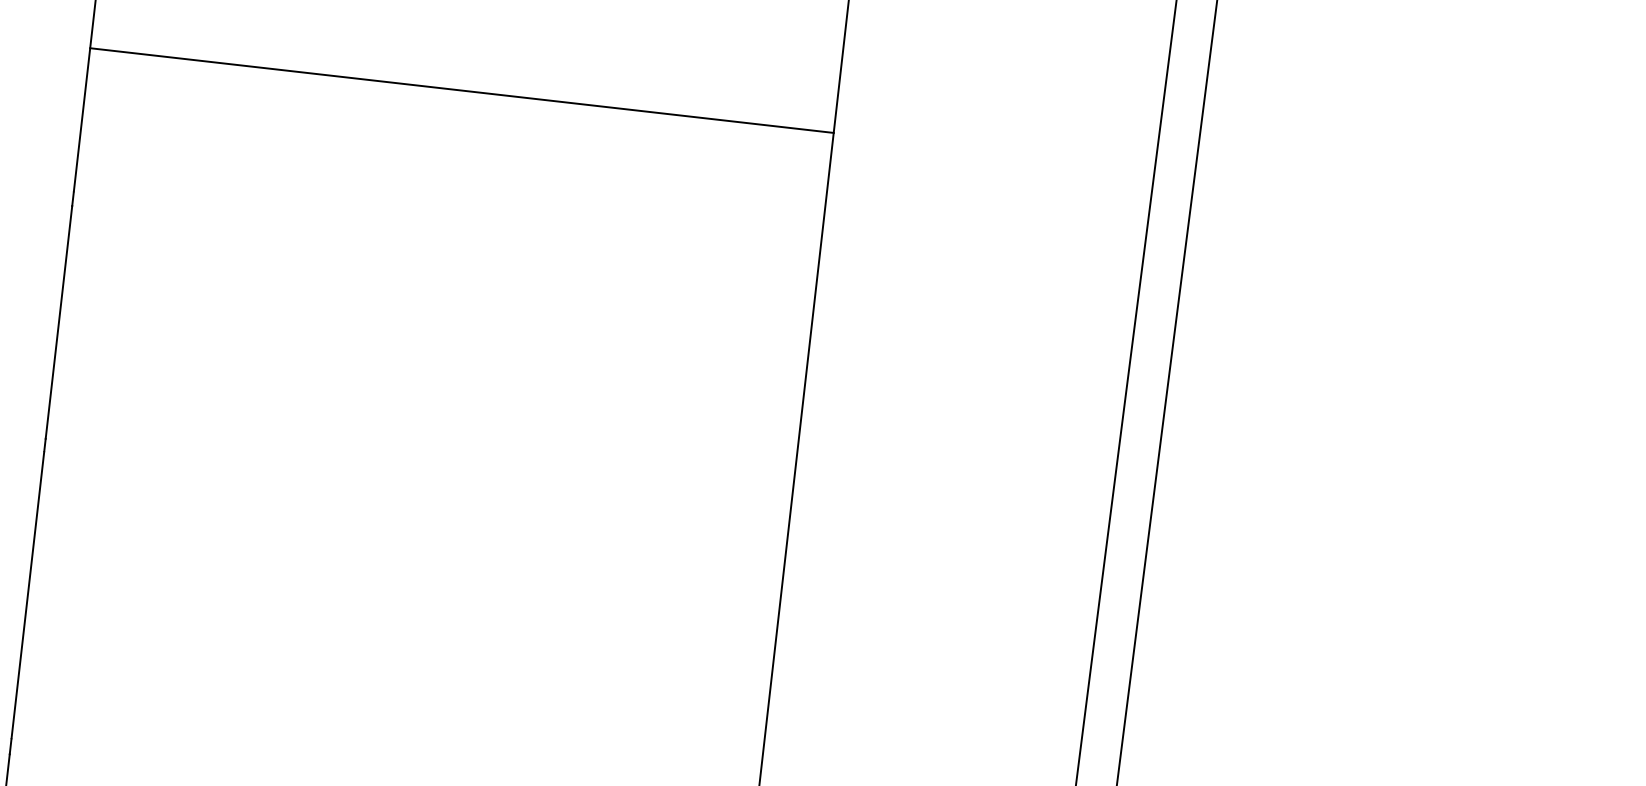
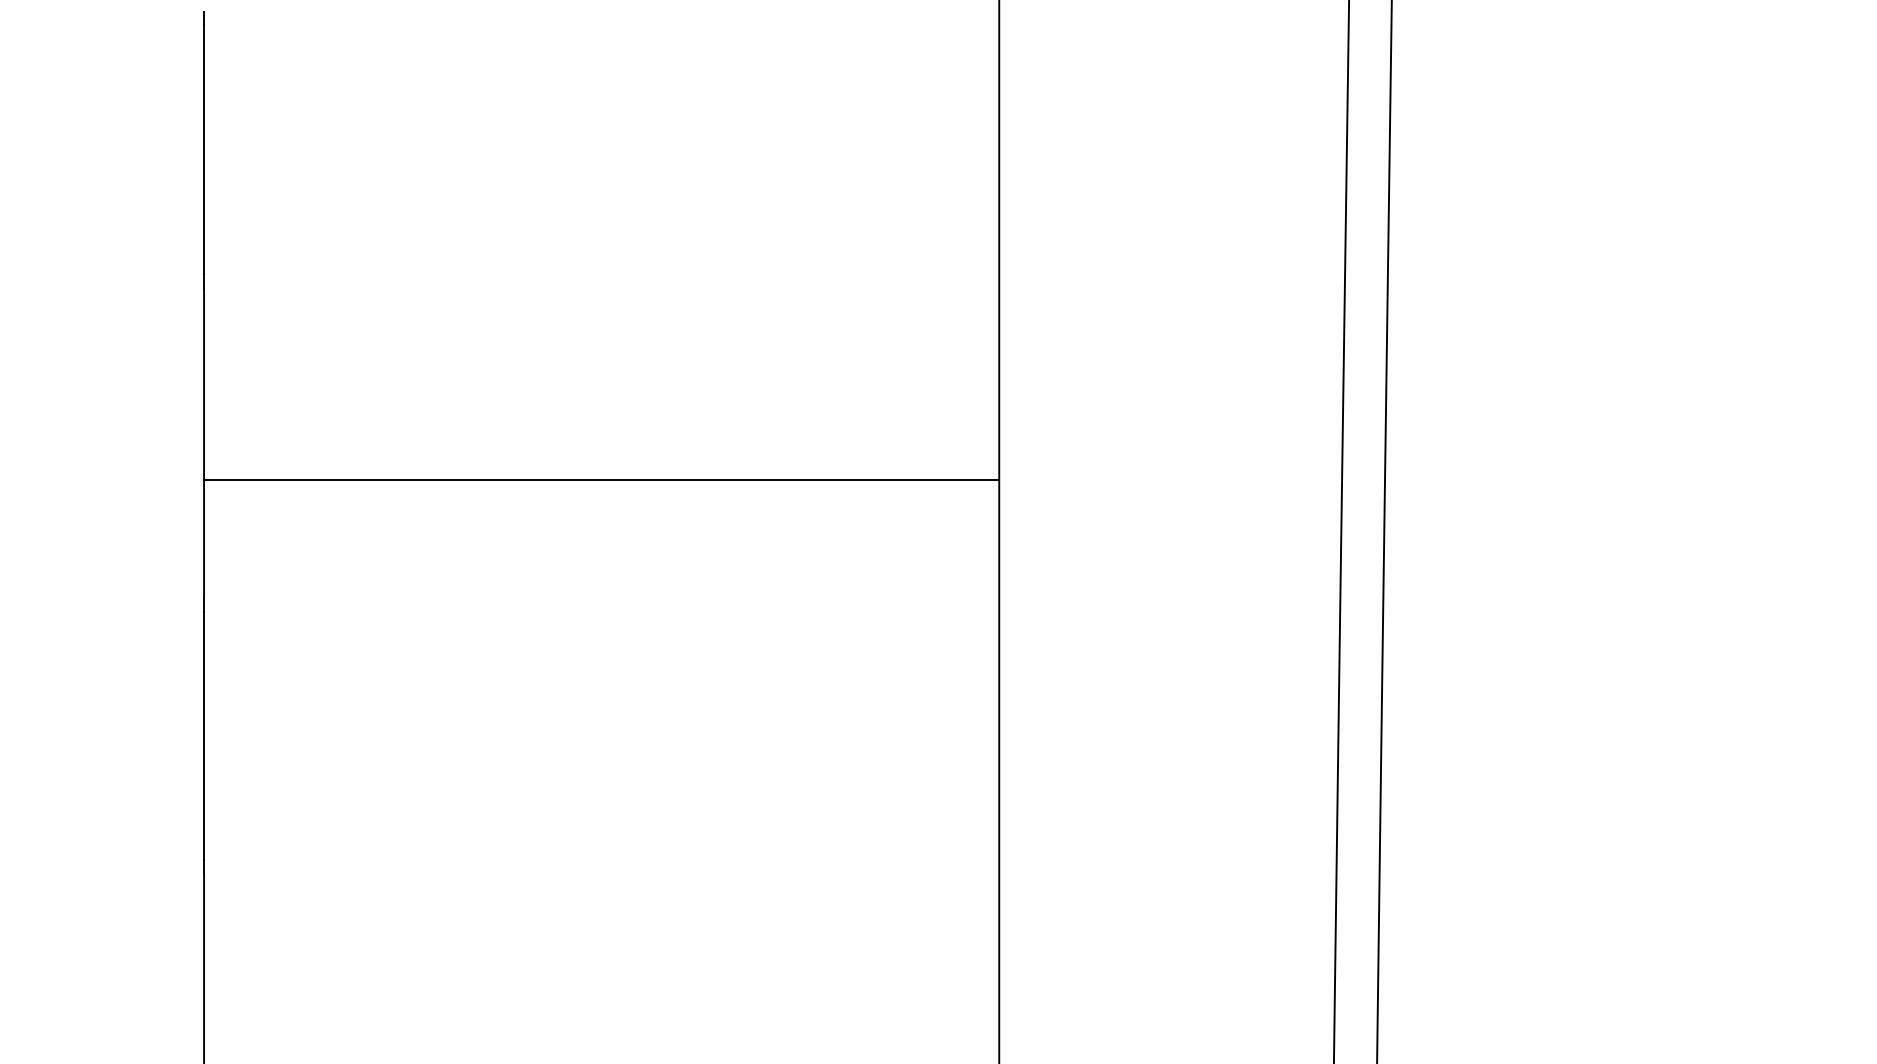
line: (461, 90) -> (601, 479), moved

